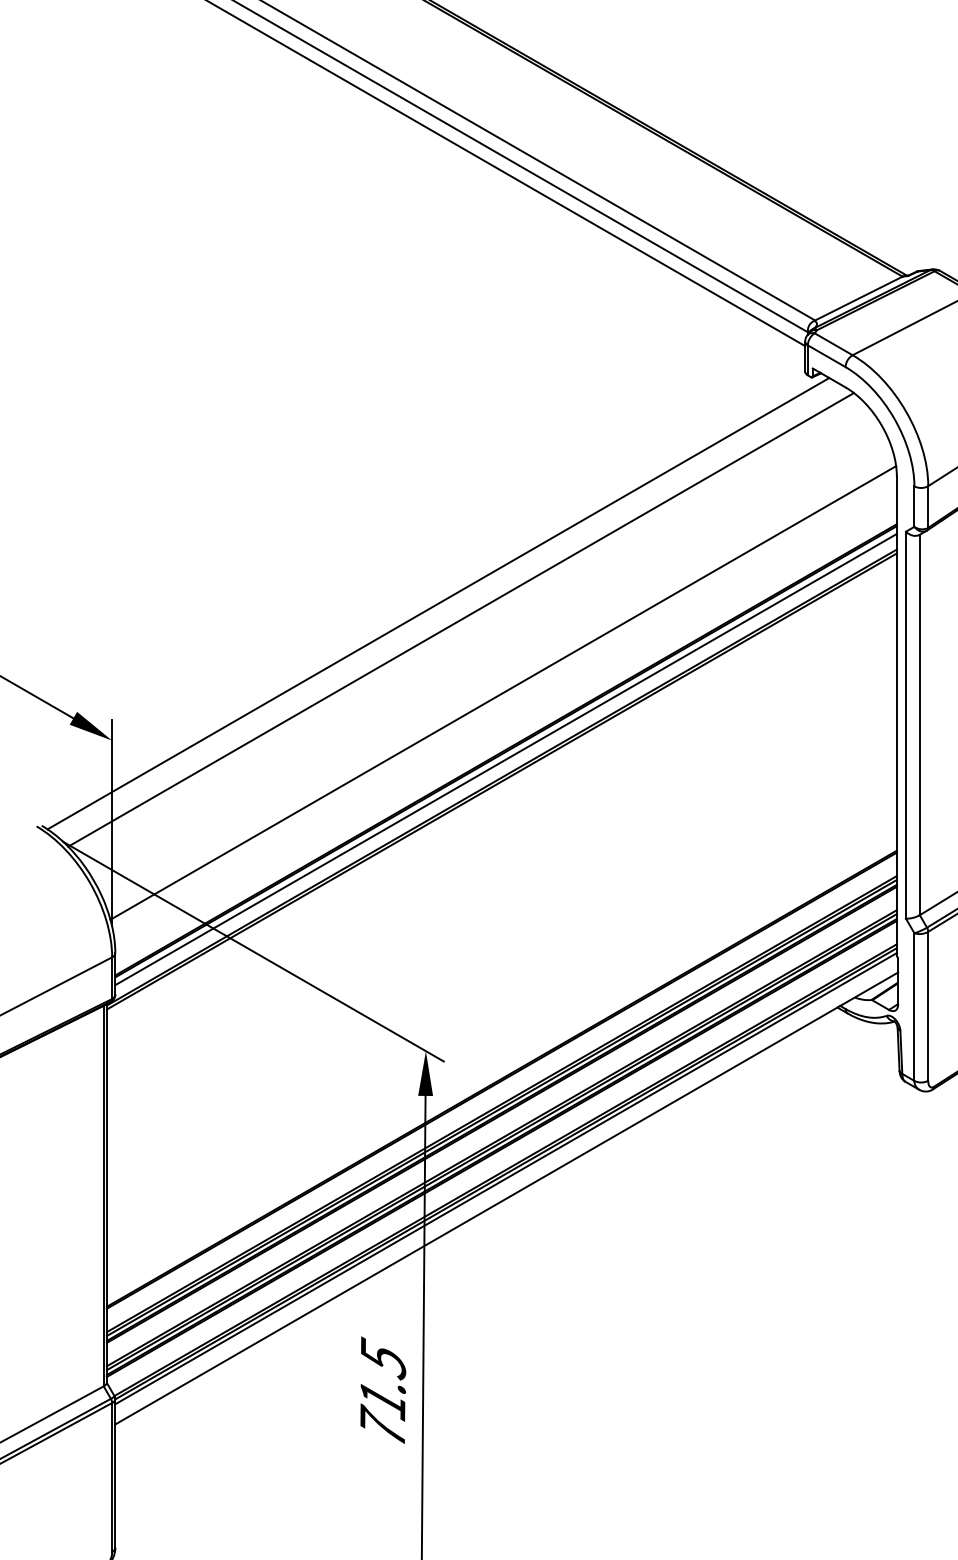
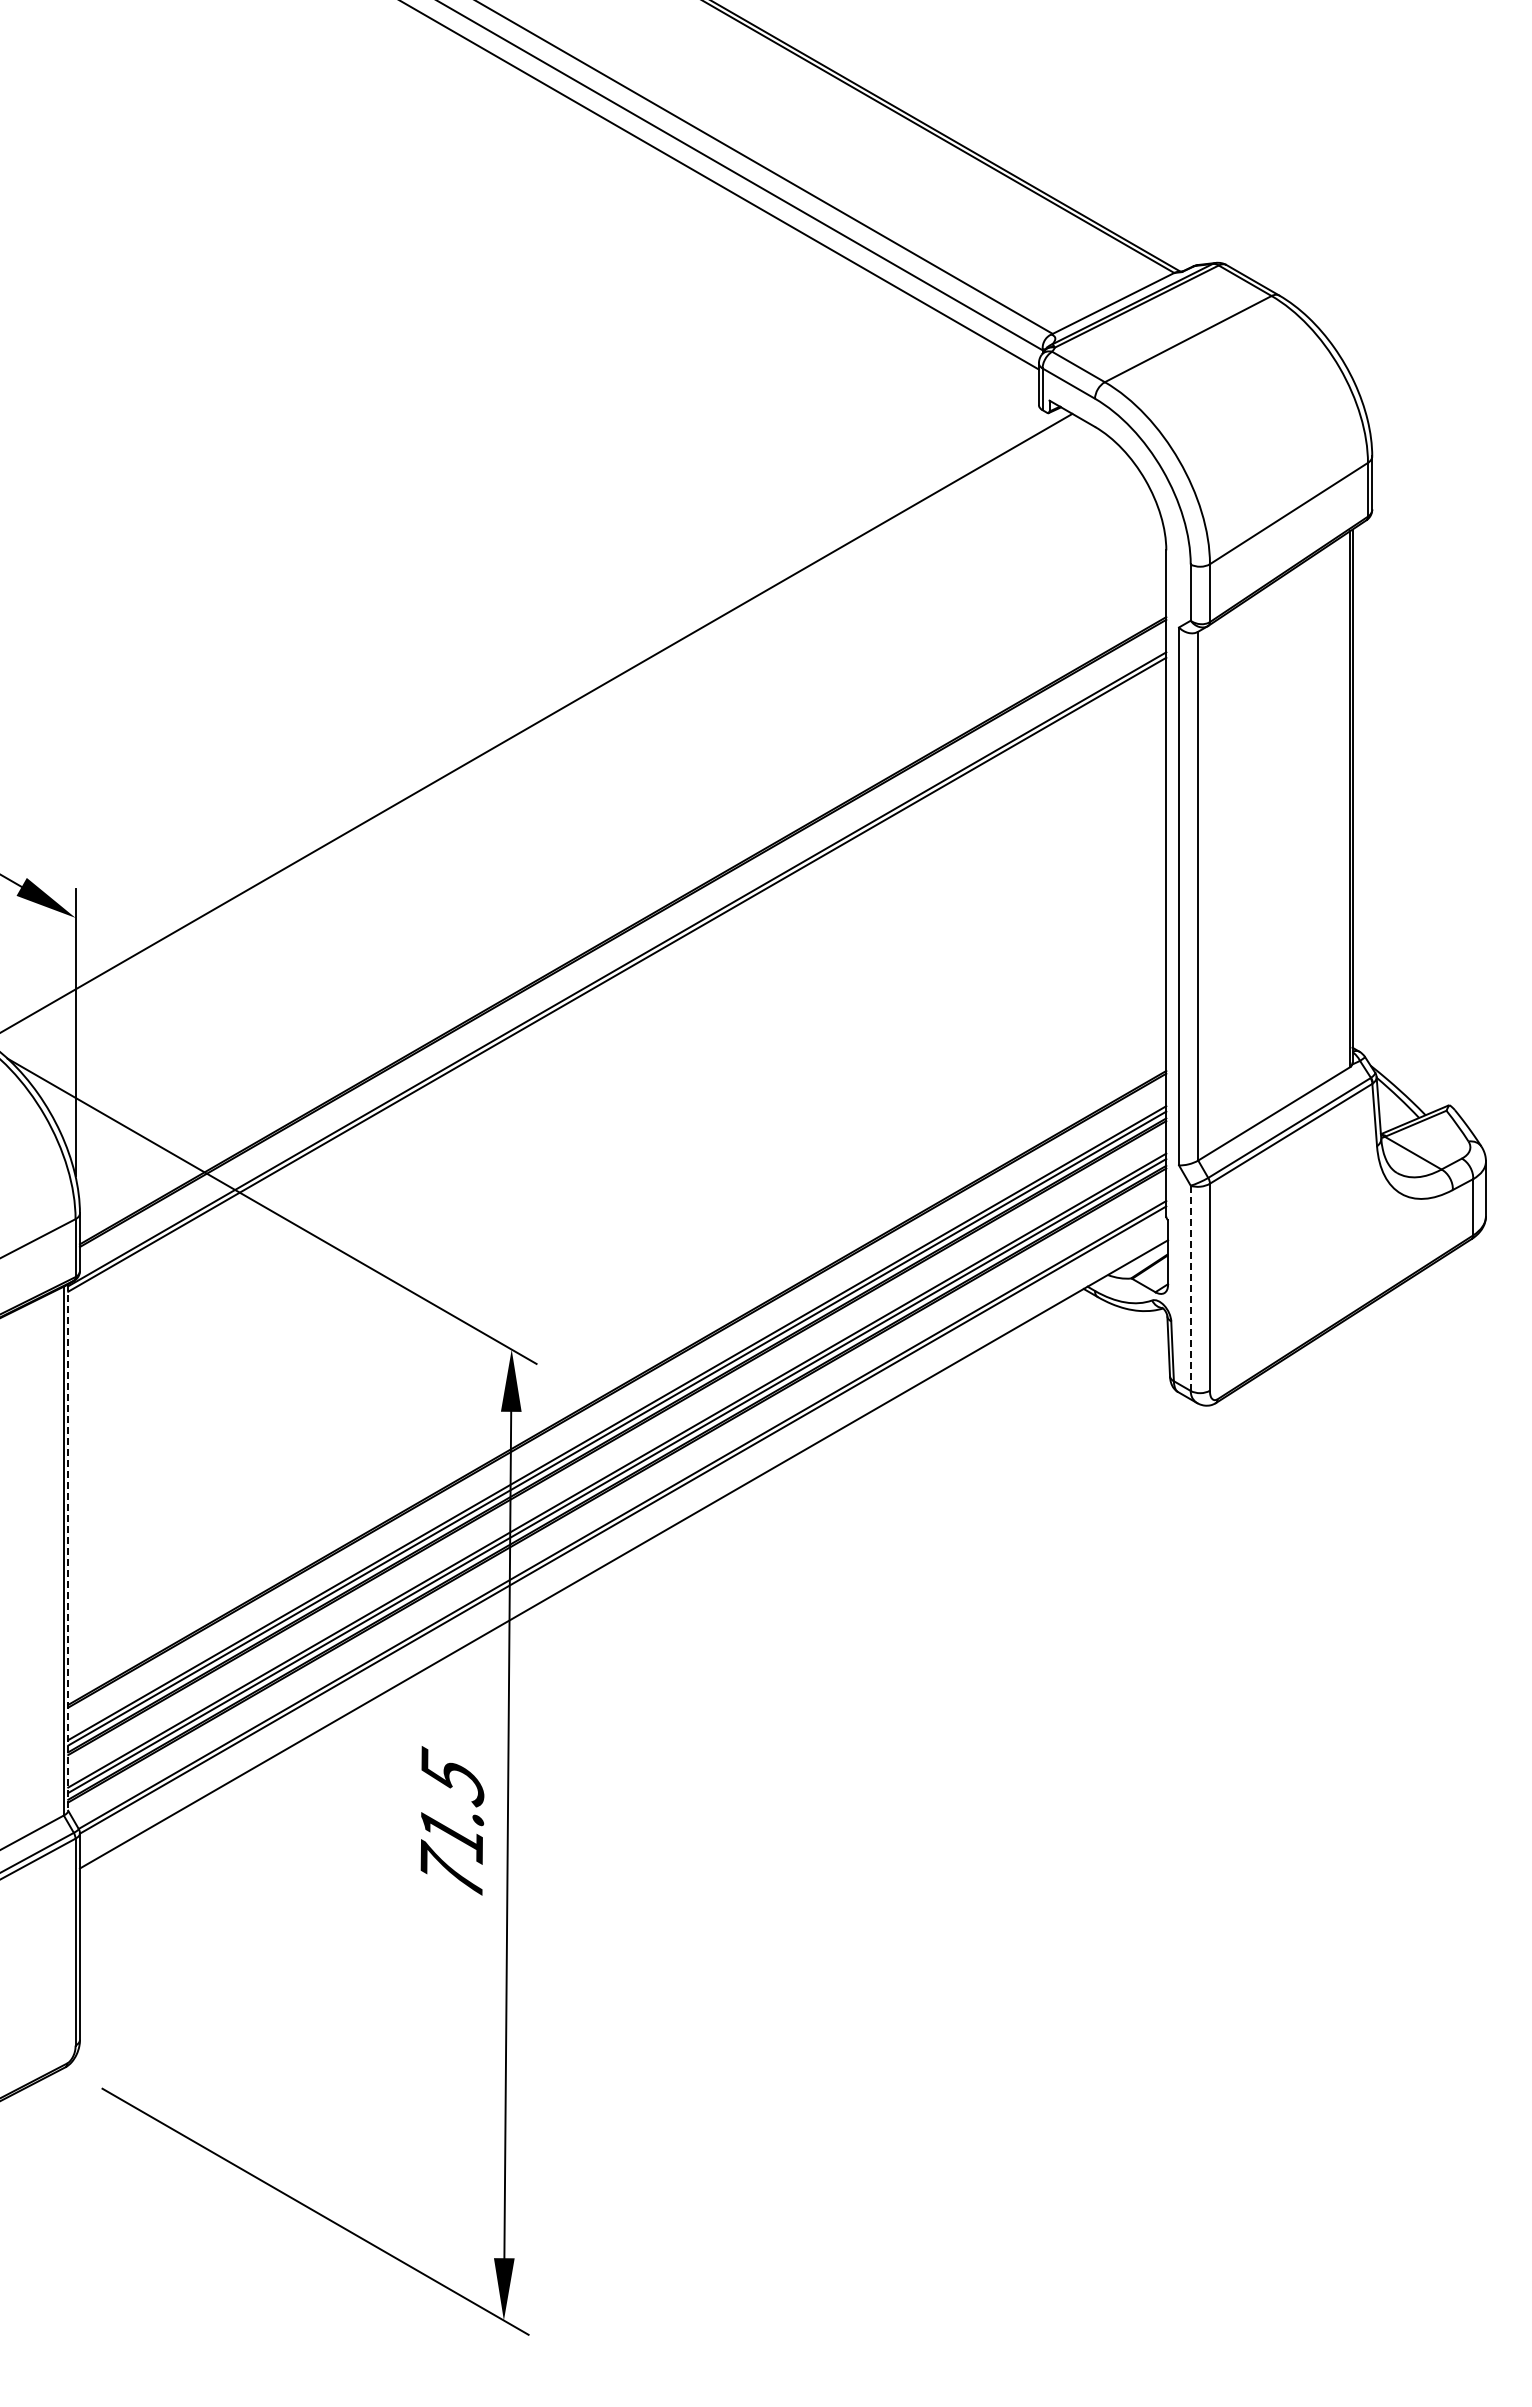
line: (461, 619) -> (560, 749), removed
line: (503, 692) -> (619, 851), removed
line: (505, 759) -> (622, 943), removed
line: (914, 1007) -> (1190, 1288), solid -> dashed
line: (505, 1178) -> (622, 1526), removed
line: (107, 1193) -> (68, 1547), solid -> dashed

